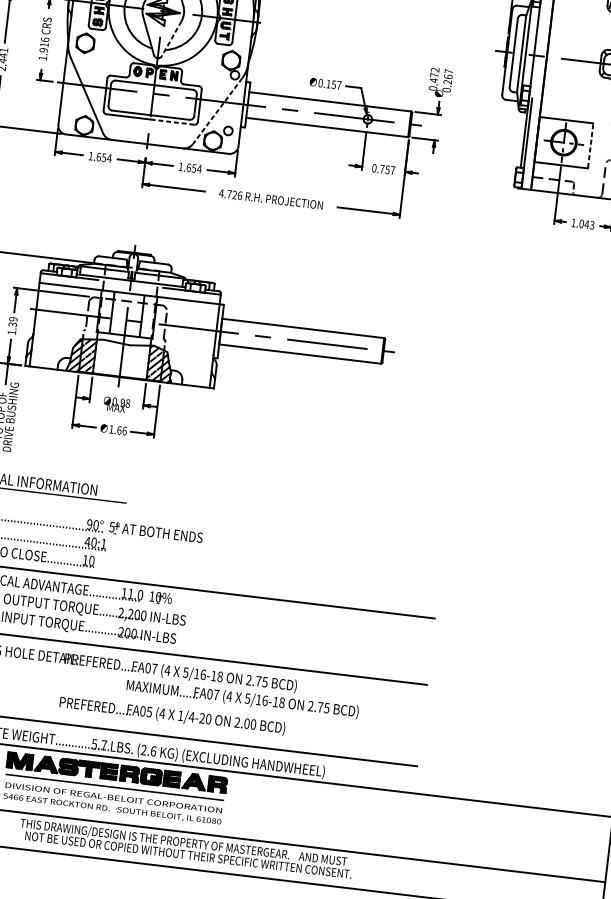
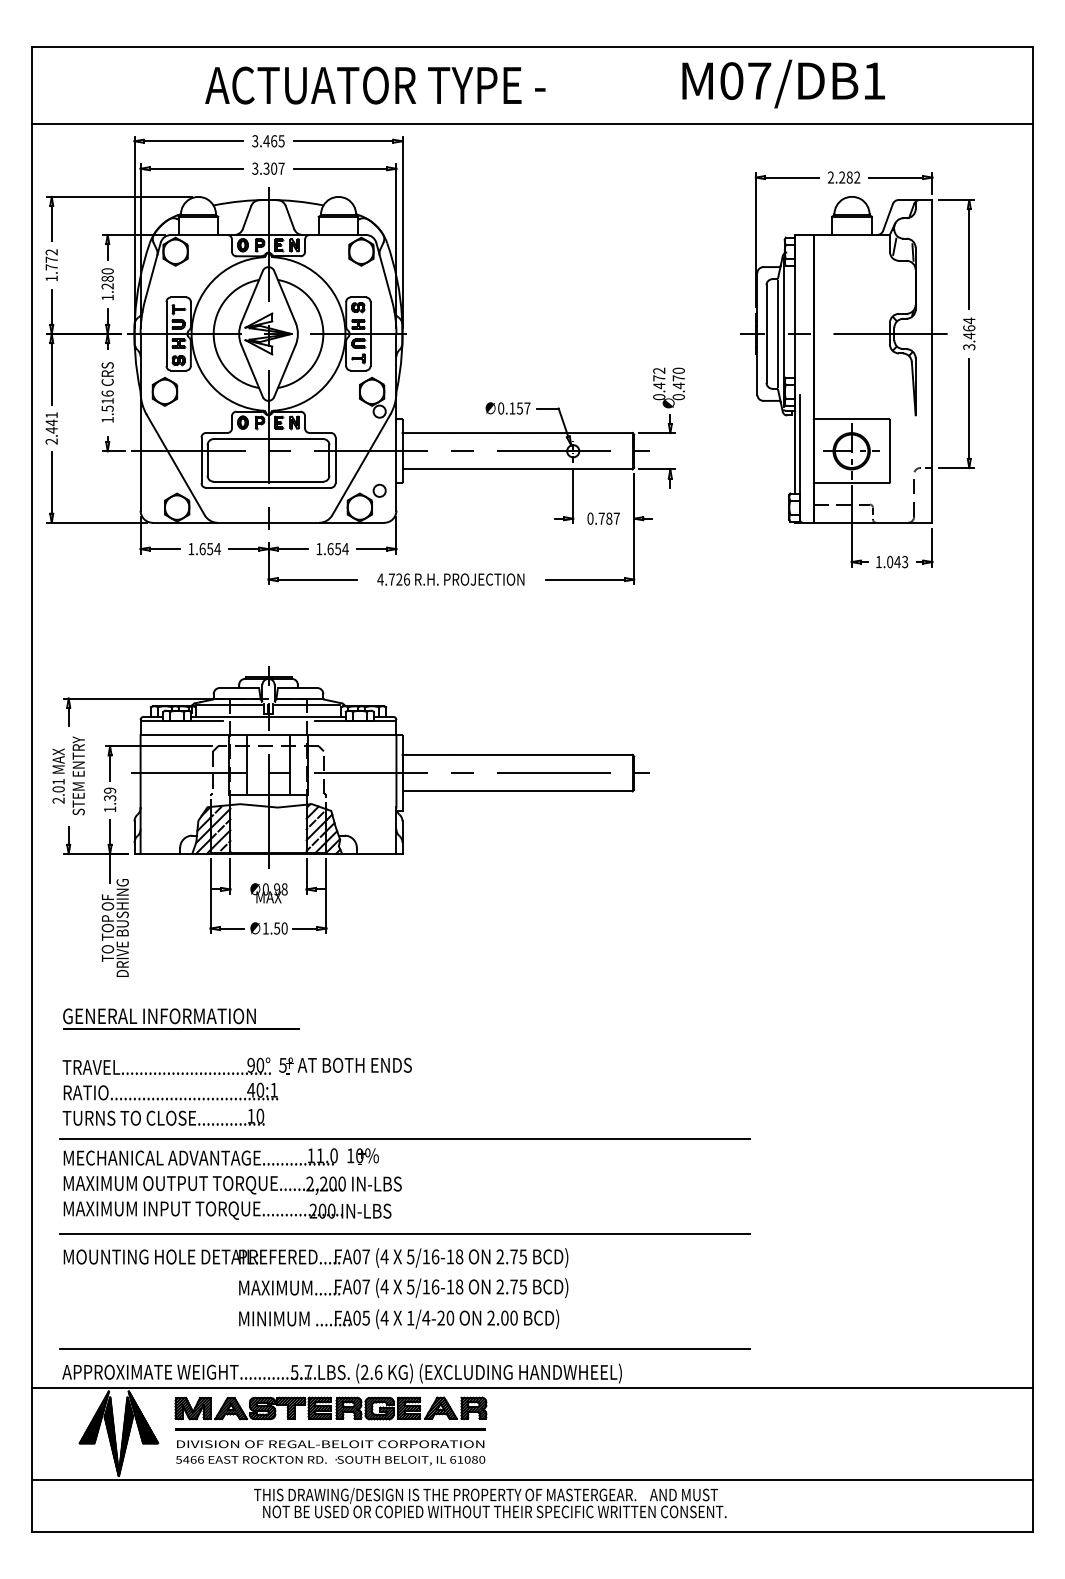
line: (171, 38) -> (284, 371), dashed -> solid
text: (43, 50) -> (107, 408), 1.916 -> 1.516
text: (448, 76) -> (678, 378), 0.267 -> 0.470
line: (217, 111) -> (361, 465), dashed -> solid
line: (172, 121) -> (299, 487), dashed -> solid
line: (590, 145) -> (889, 450), dashed -> solid
text: (387, 169) -> (609, 518), 0.757 -> 0.787
text: (121, 430) -> (280, 928), 1.66 -> 1.50
text: (242, 698) -> (403, 1287), moved
text: (99, 706) -> (295, 1318), PREFERED..... -> MINIMUM ........
text: (186, 848) -> (490, 1503), moved

